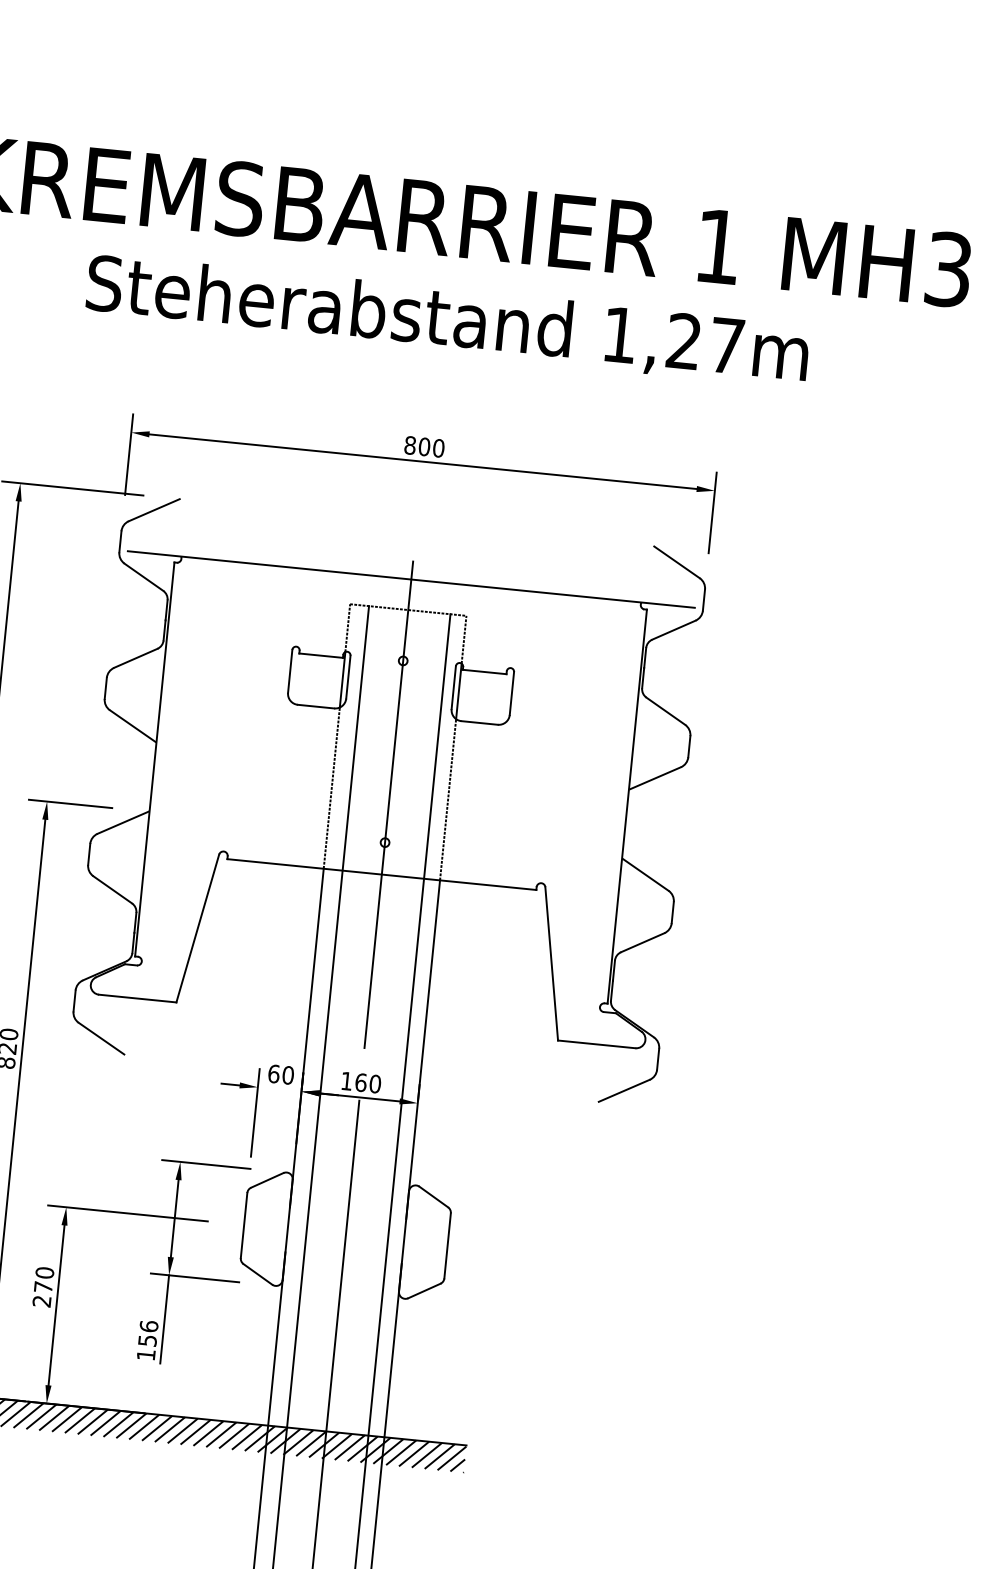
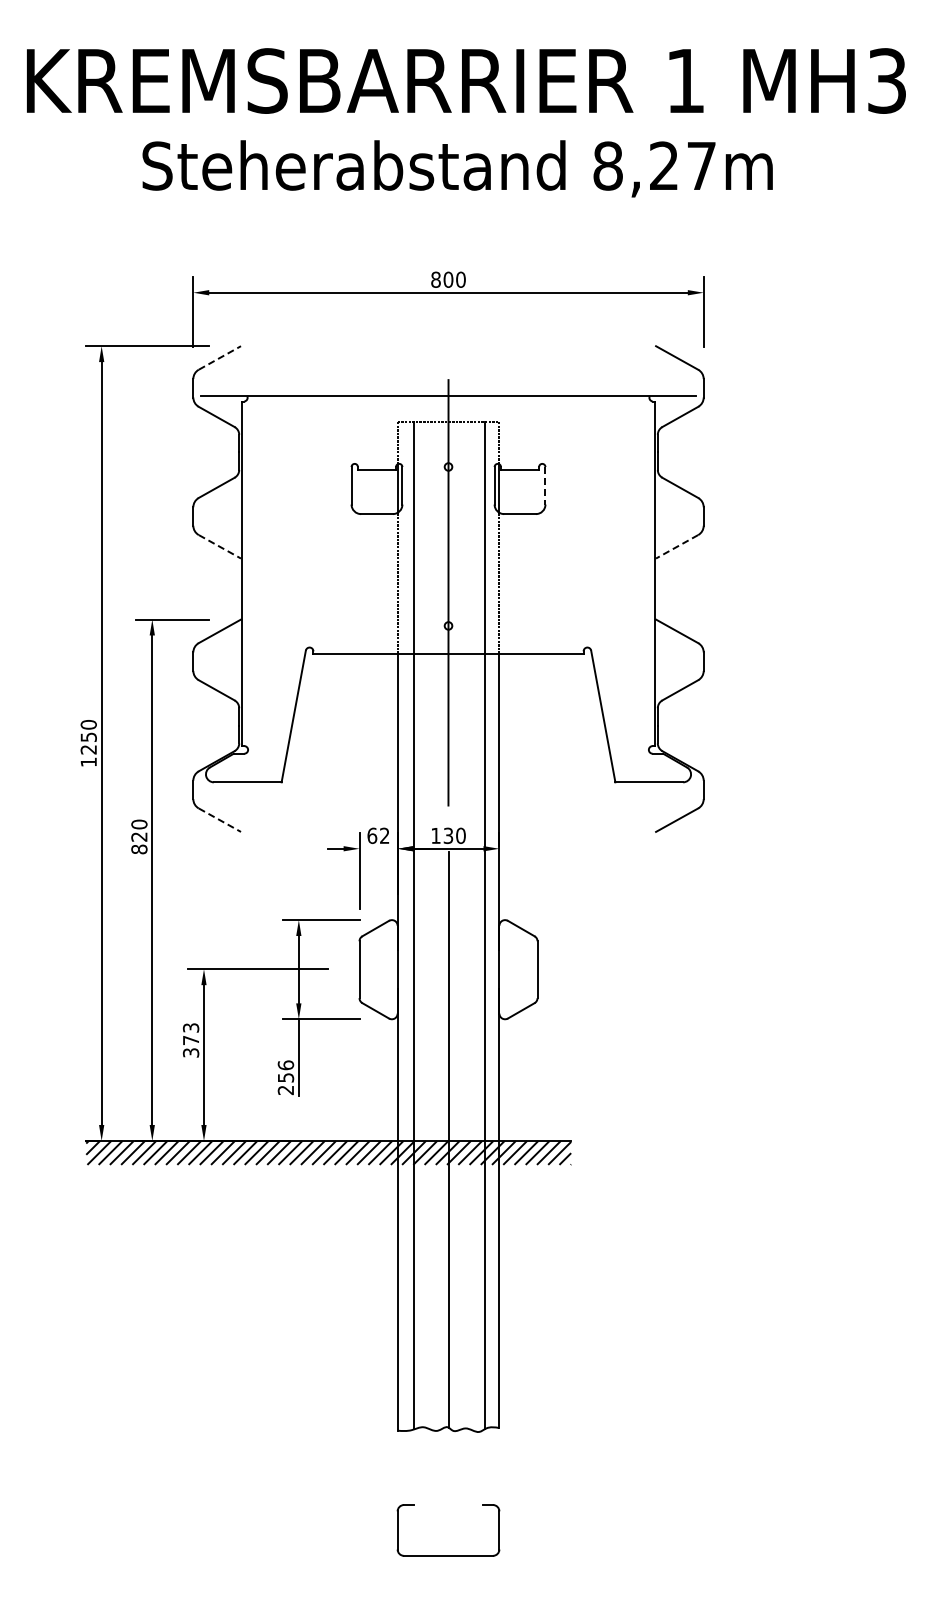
text: (619, 334) -> (607, 165), 1,27m -> 8,27m
line: (155, 509) -> (220, 357), solid -> dashed
line: (511, 693) -> (545, 485), solid -> dashed
line: (133, 726) -> (220, 547), solid -> dashed
line: (654, 778) -> (676, 547), solid -> dashed
line: (102, 1039) -> (220, 820), solid -> dashed
text: (287, 1074) -> (384, 835), 60 -> 62
text: (361, 1082) -> (448, 835), 160 -> 130
text: (43, 1287) -> (191, 1040), 270 -> 373
text: (145, 1355) -> (285, 1090), 156 -> 256

